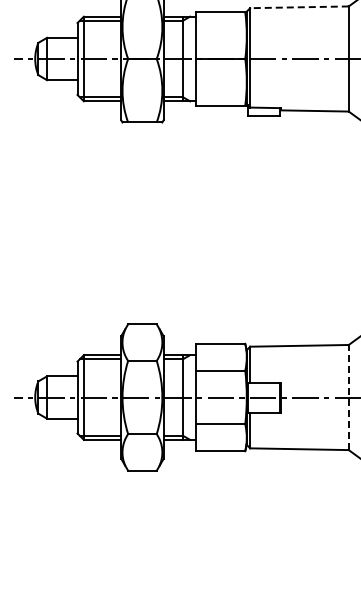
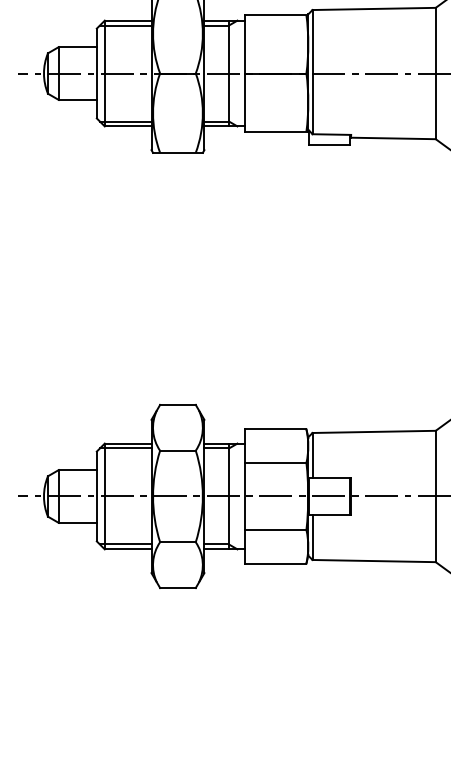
line: (298, 7) -> (372, 9), dashed -> solid
line: (348, 397) -> (435, 496), dashed -> solid

